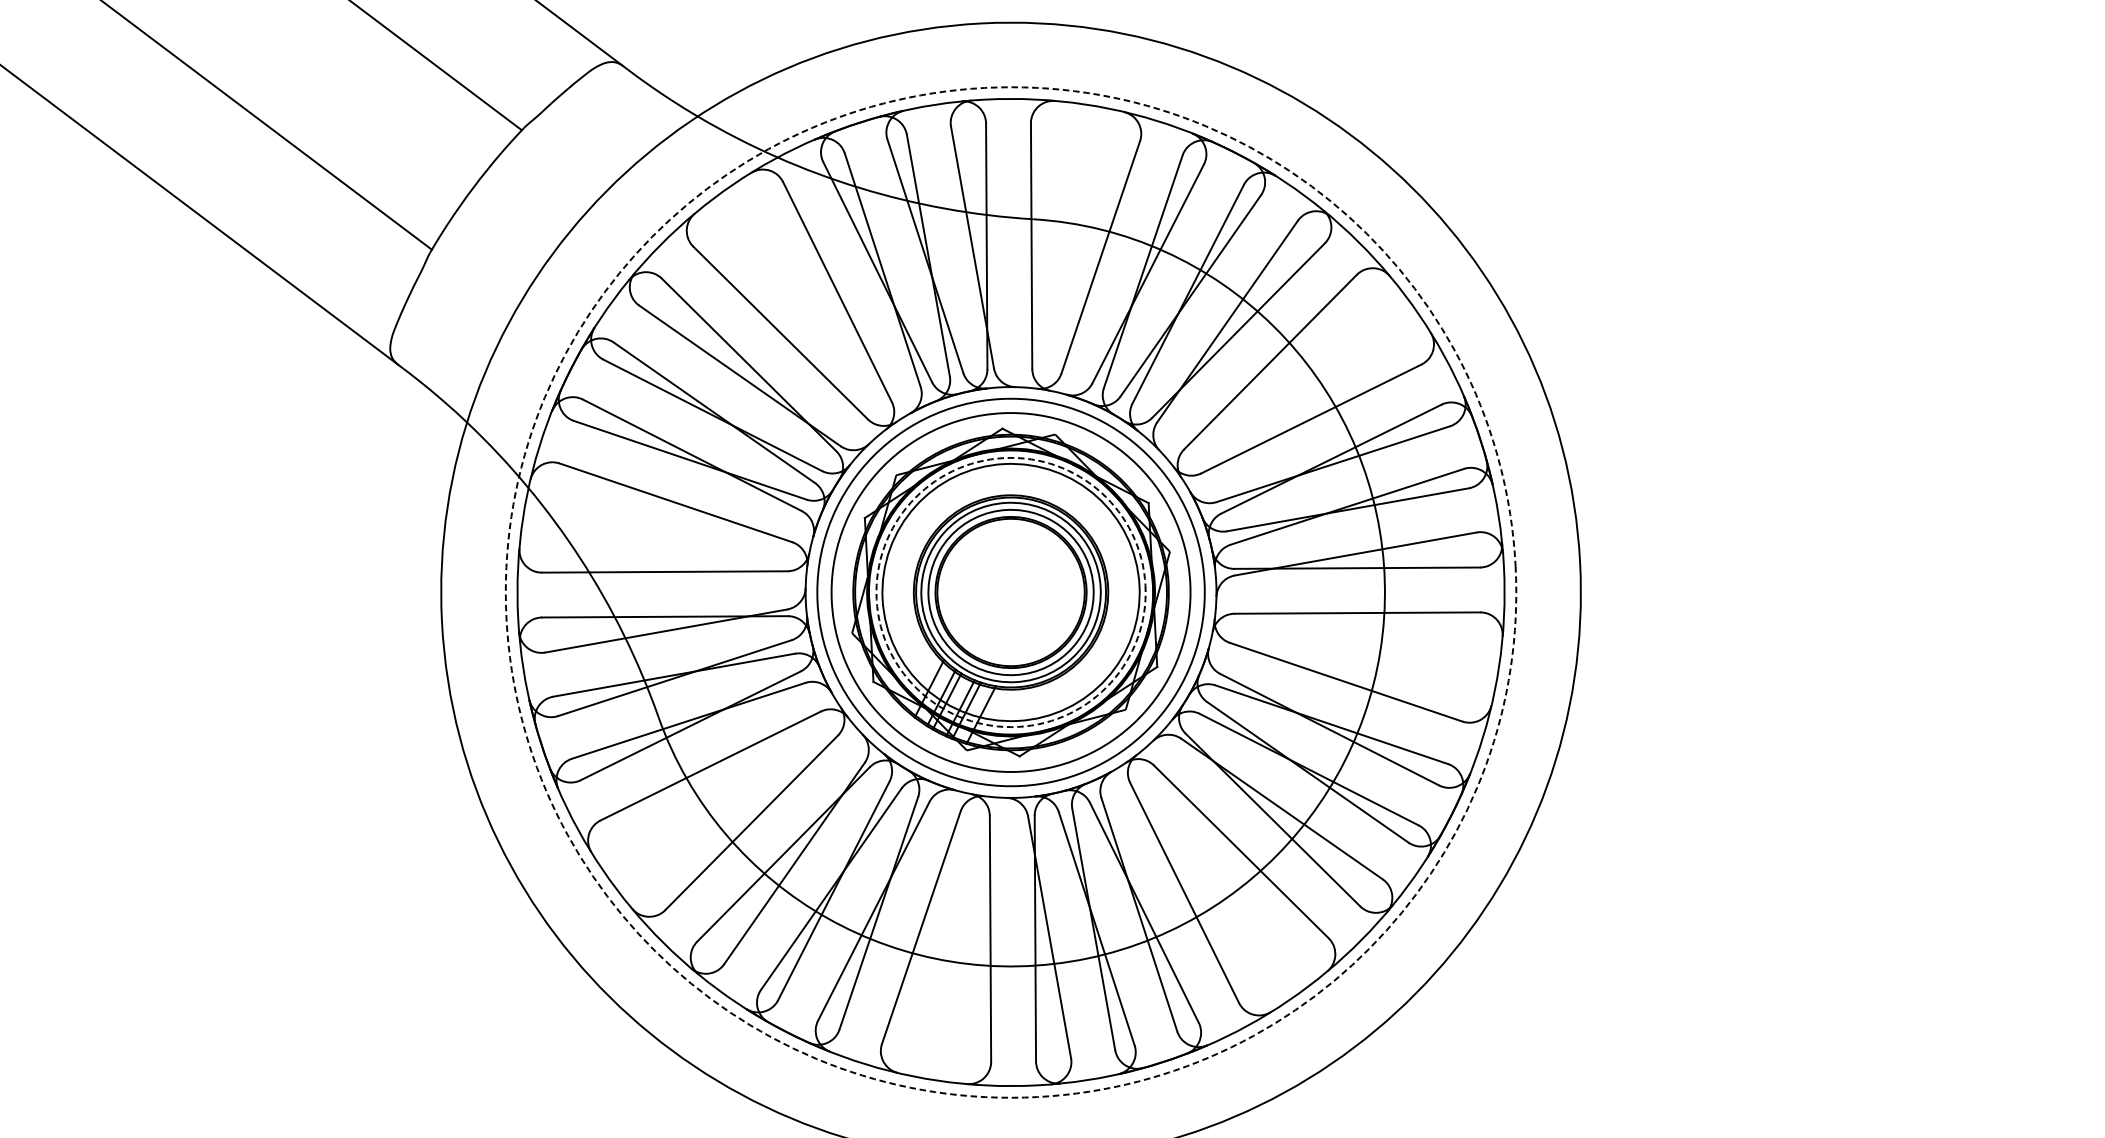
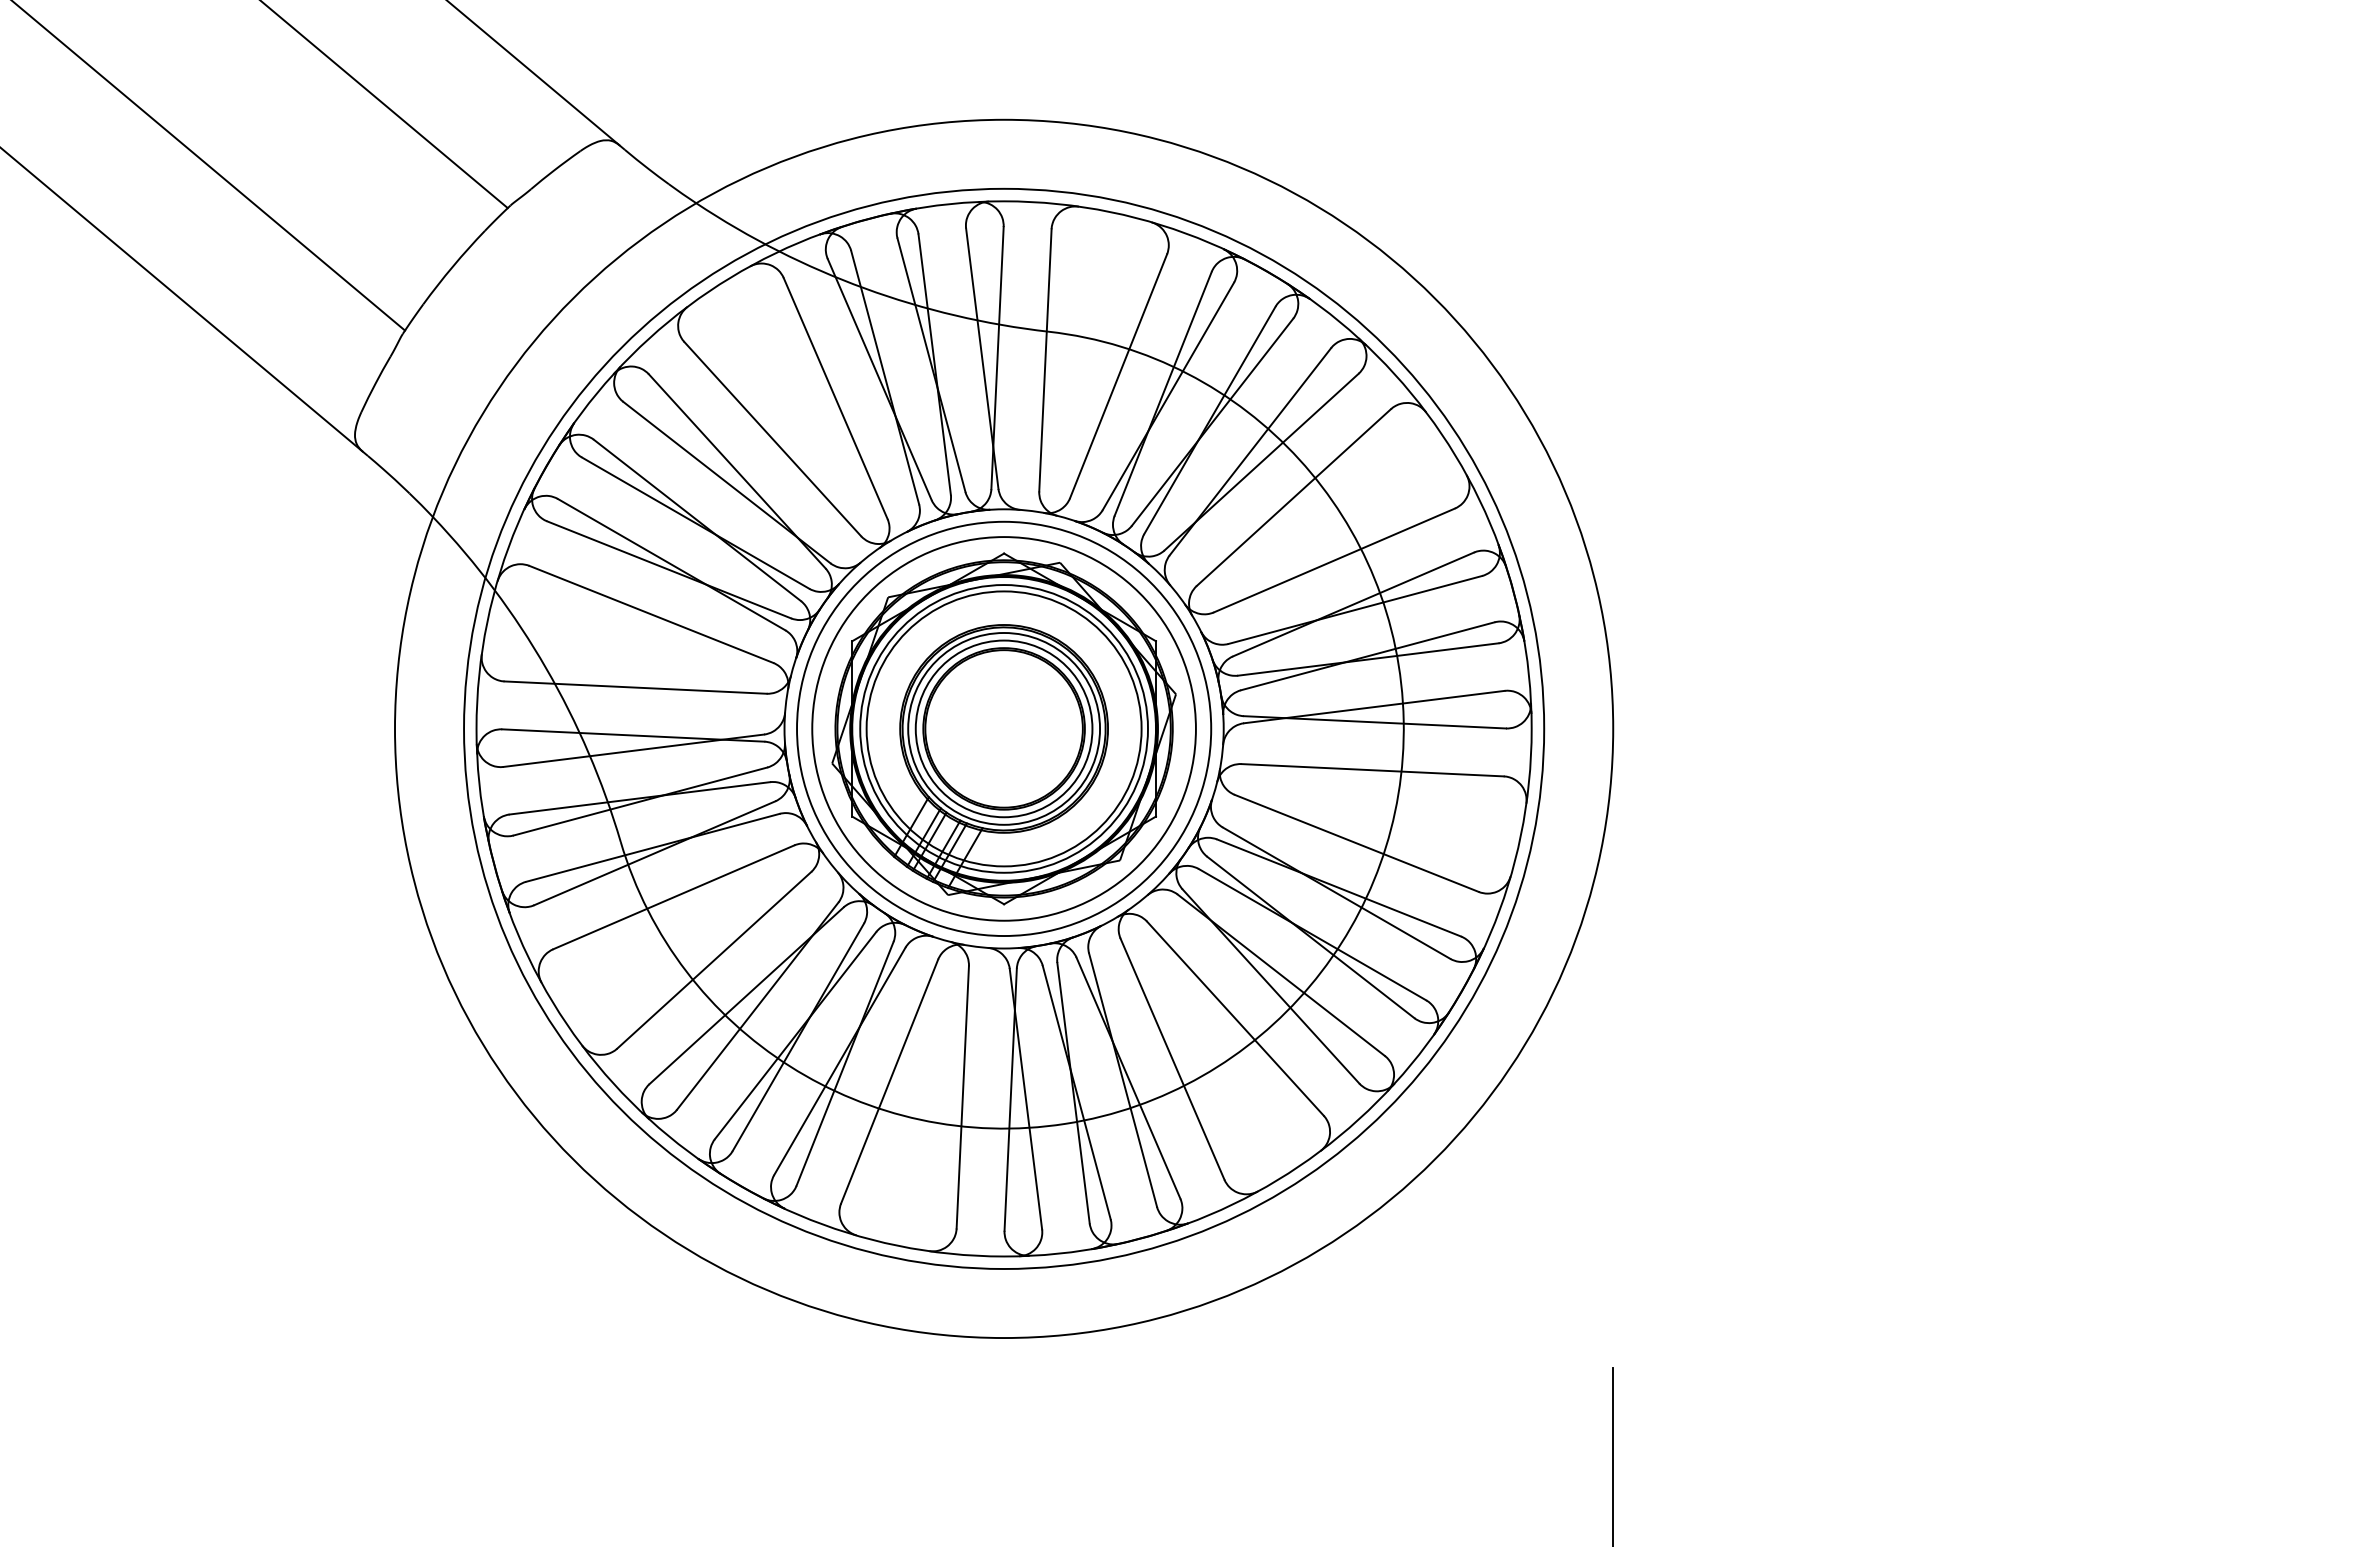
circle: (1011, 592) -> (1004, 728), dashed -> solid
circle: (1011, 592) -> (1004, 728), dashed -> solid

